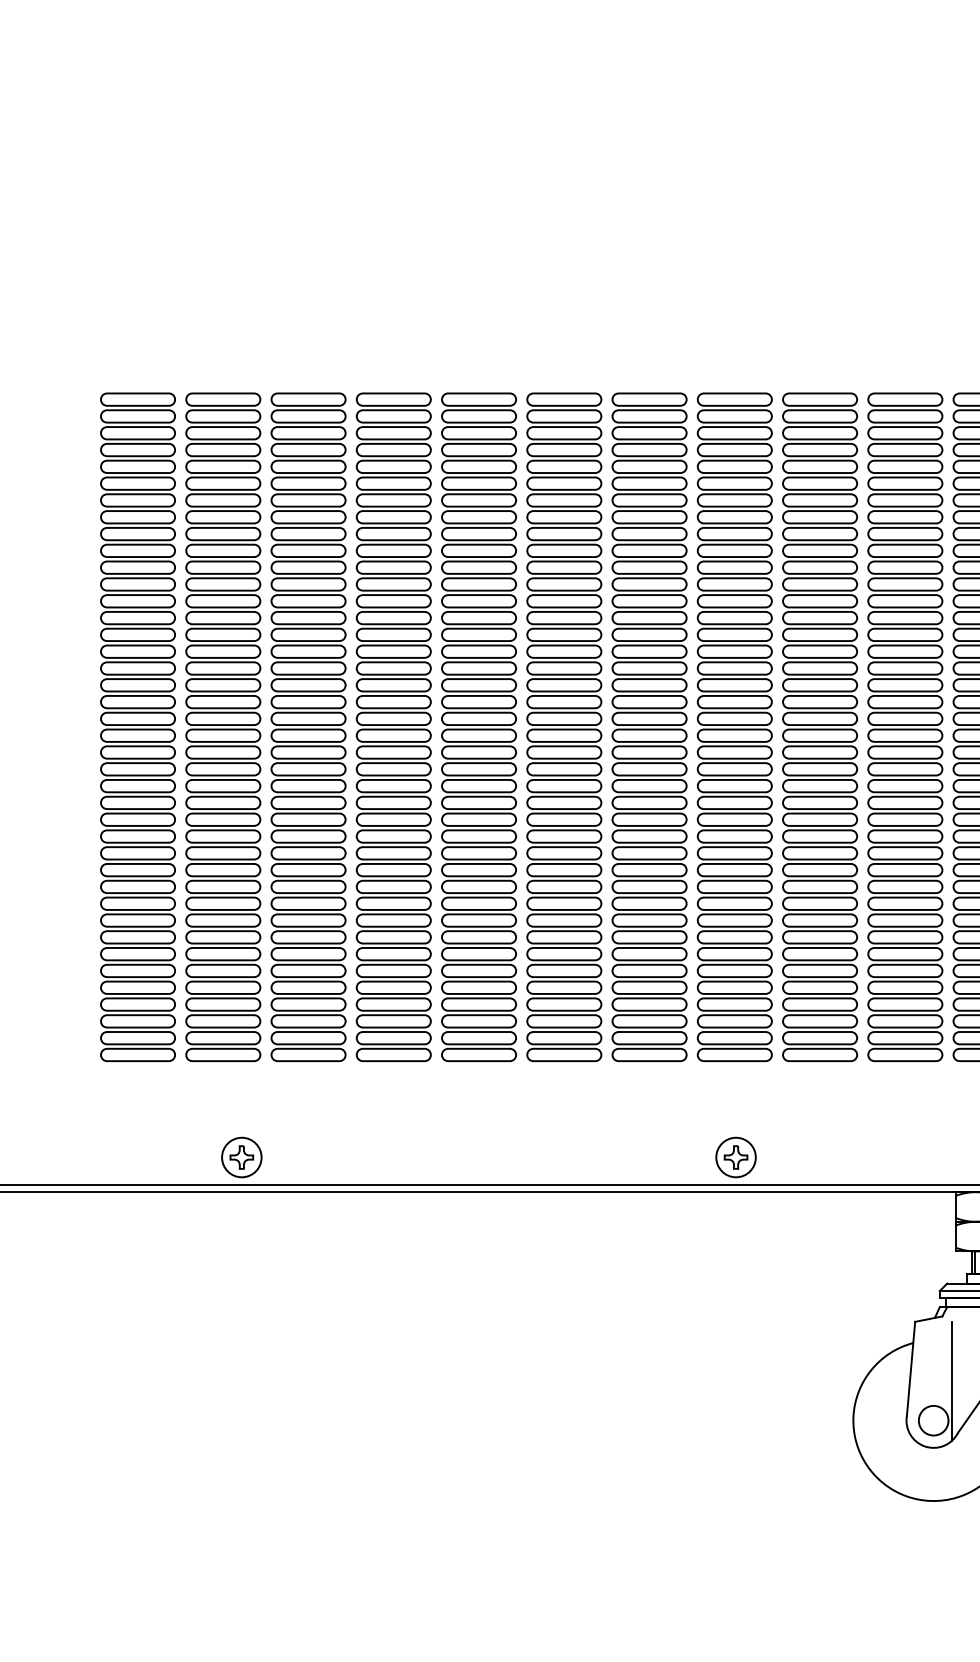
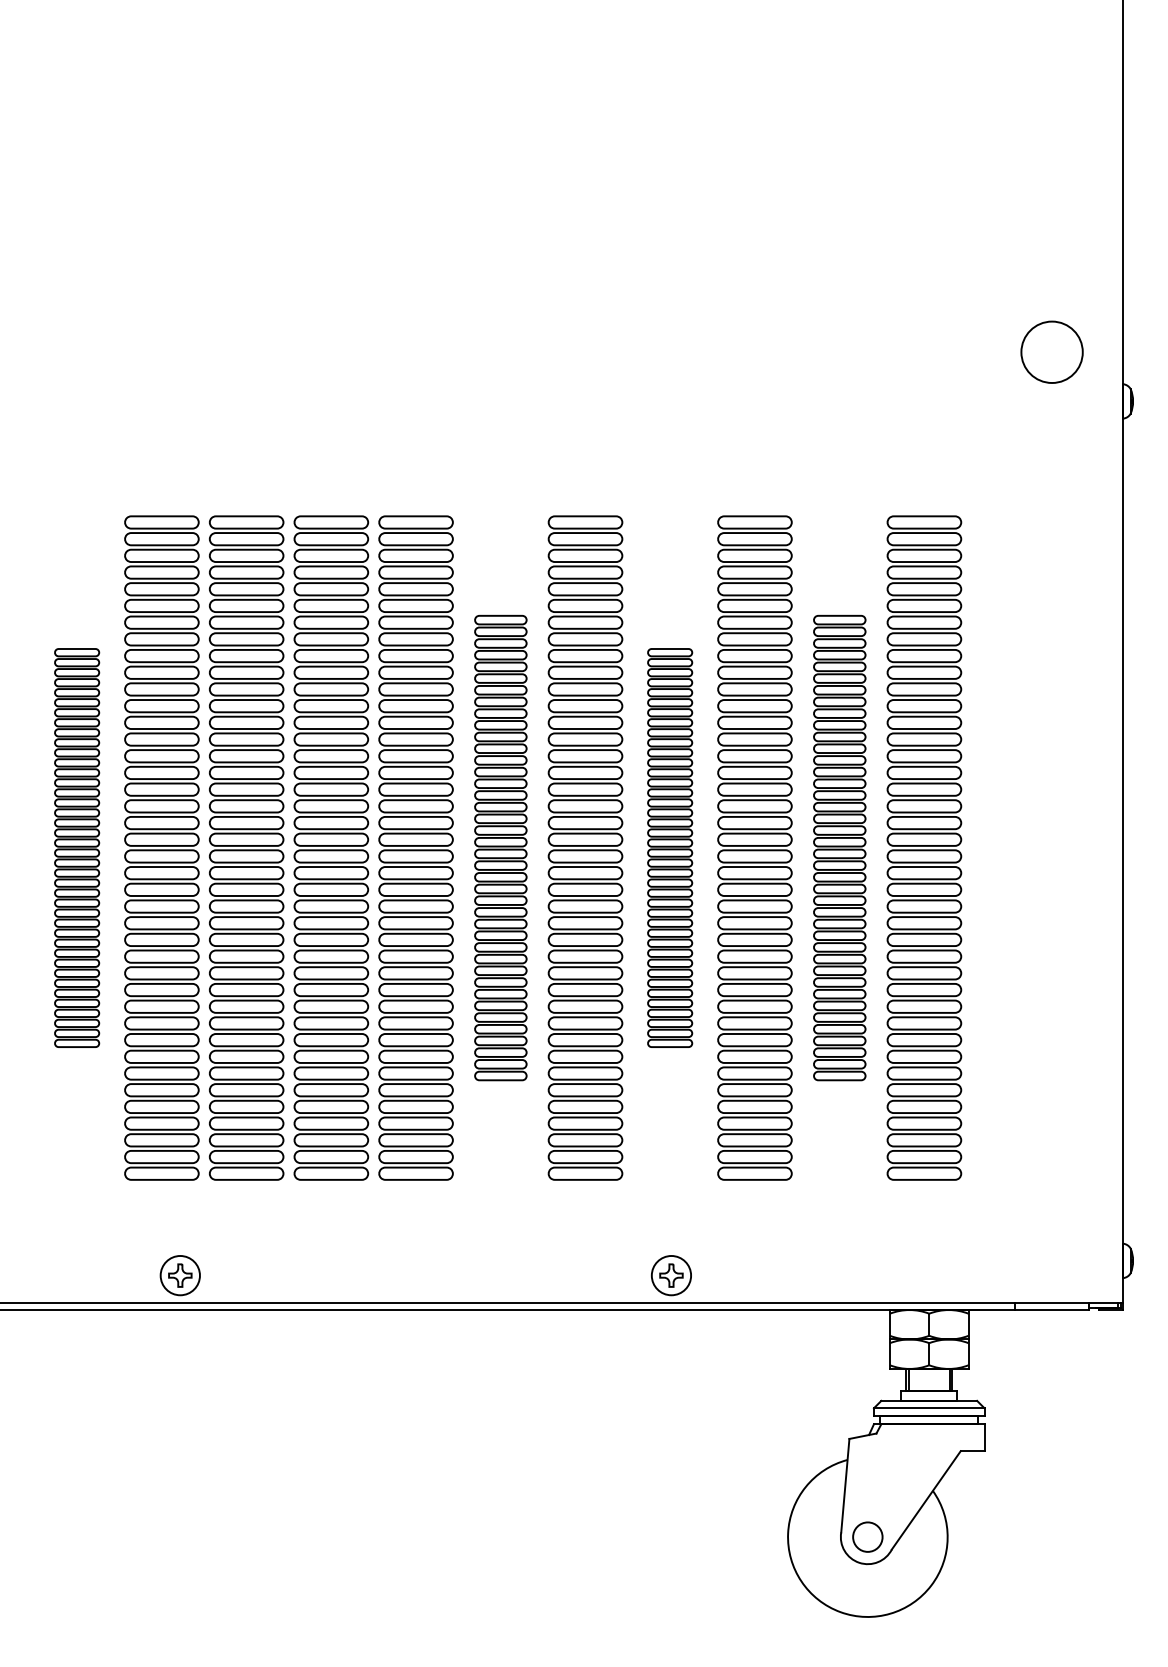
part: (137, 726) -> (76, 847), size x0.6
part: (564, 726) -> (500, 847), size x0.7
part: (734, 726) -> (669, 847), size x0.6
part: (905, 726) -> (839, 847), size x0.7
line: (952, 1380) -> (886, 1497), removed

